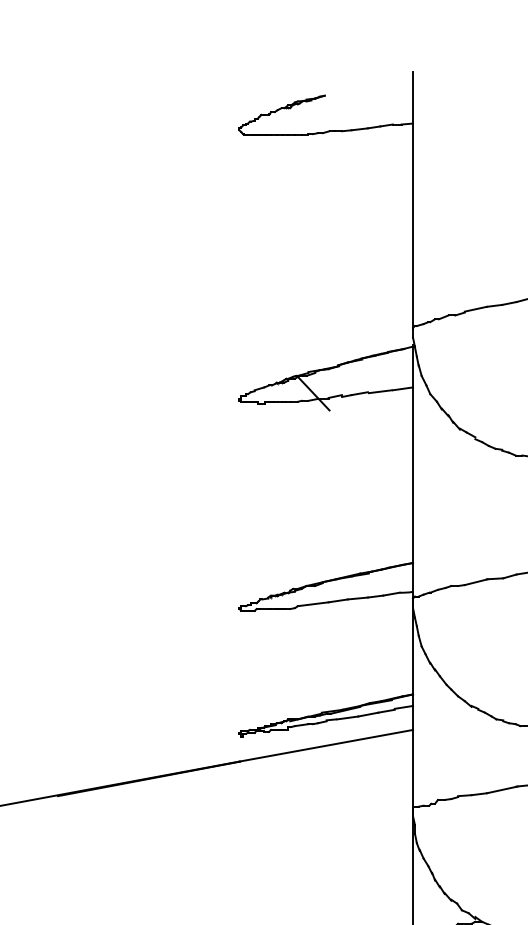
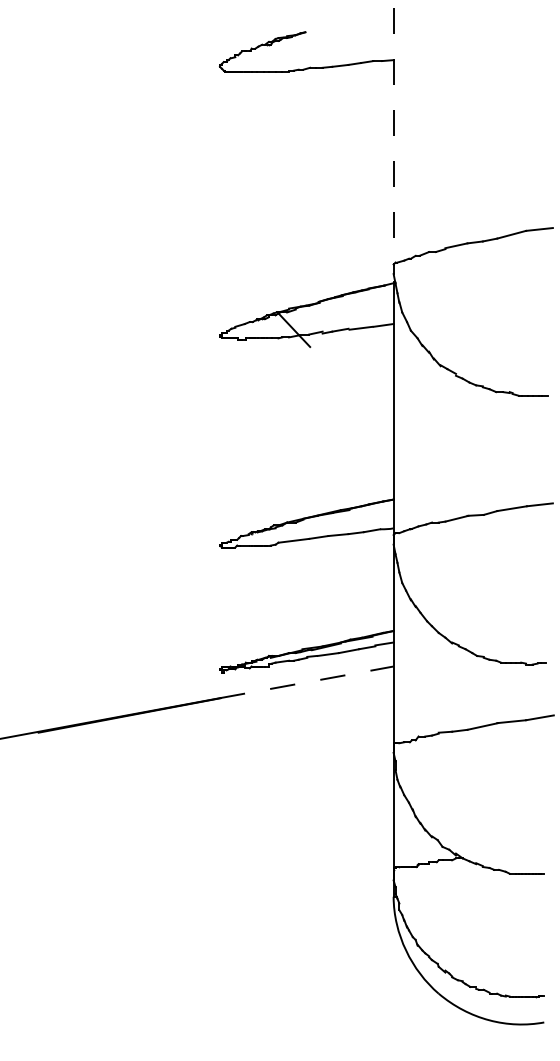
line: (412, 199) -> (393, 136), solid -> dashed
line: (326, 745) -> (307, 682), solid -> dashed

